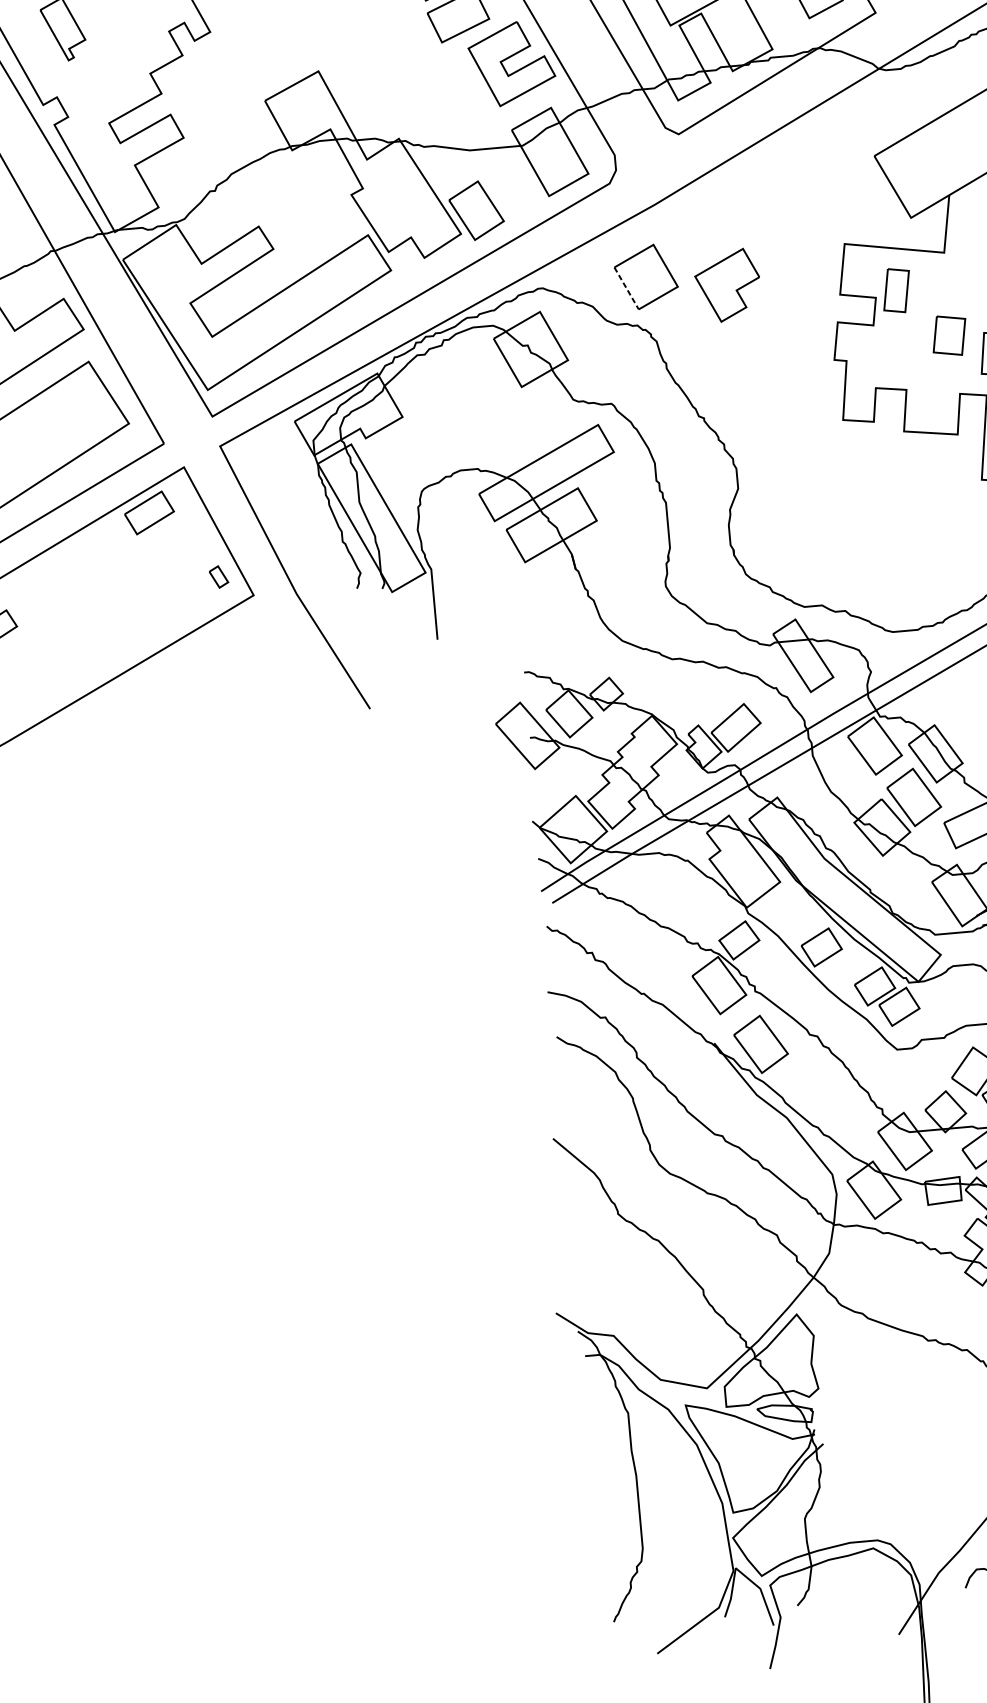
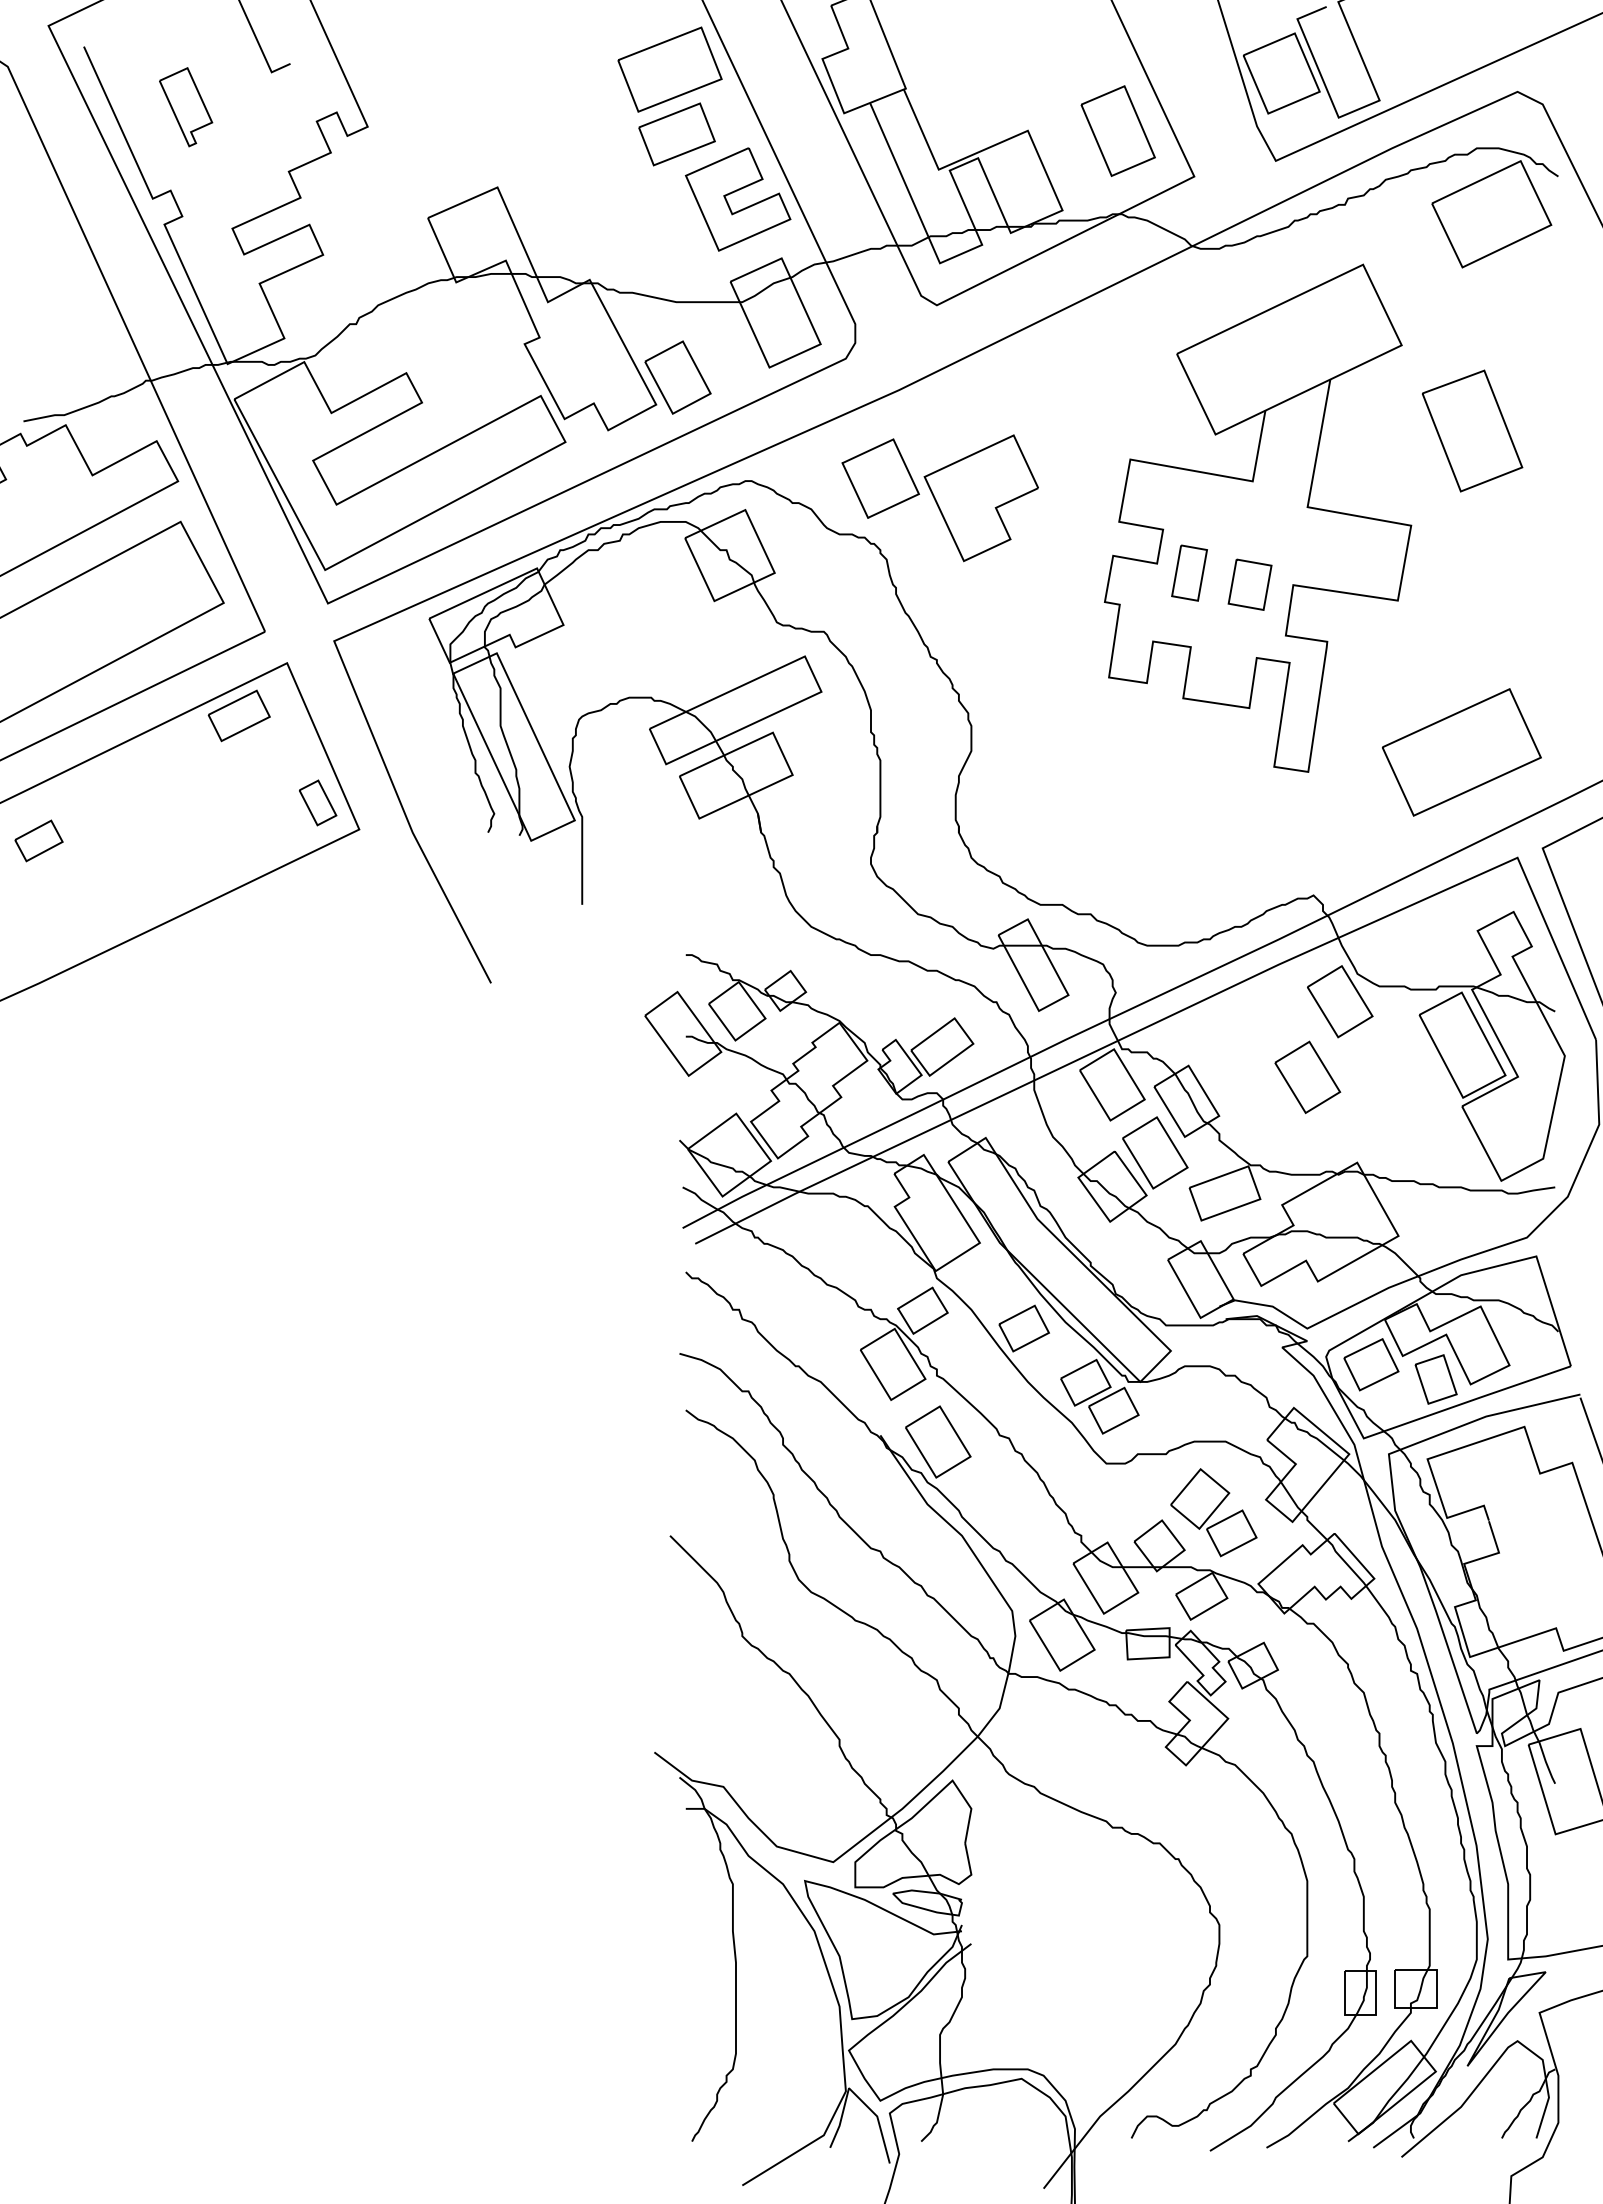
part: (727, 285) -> (980, 498), size x1.43
line: (626, 288) -> (855, 490), dashed -> solid
part: (896, 290) -> (1189, 572), moved
part: (219, 576) -> (318, 802), size x1.67

